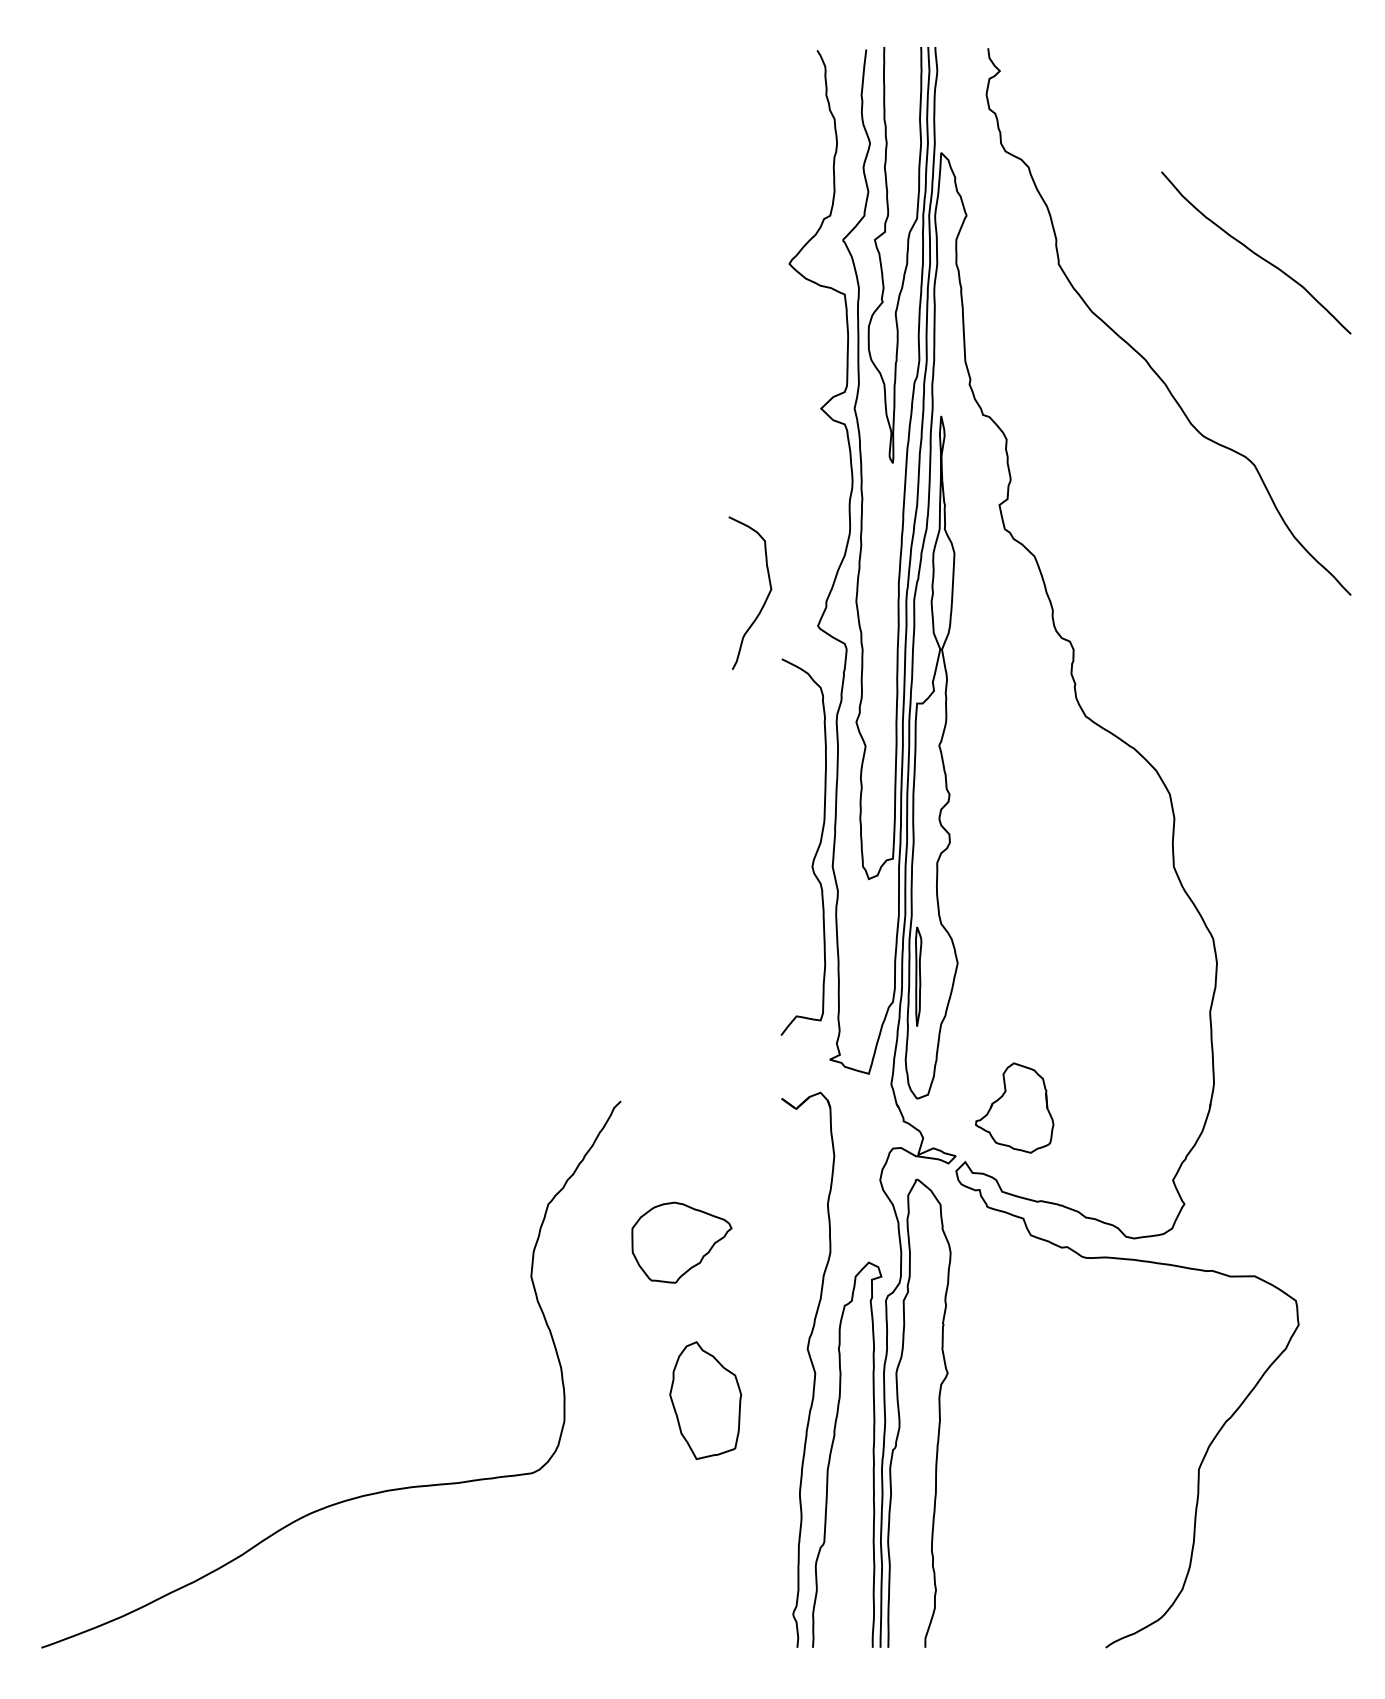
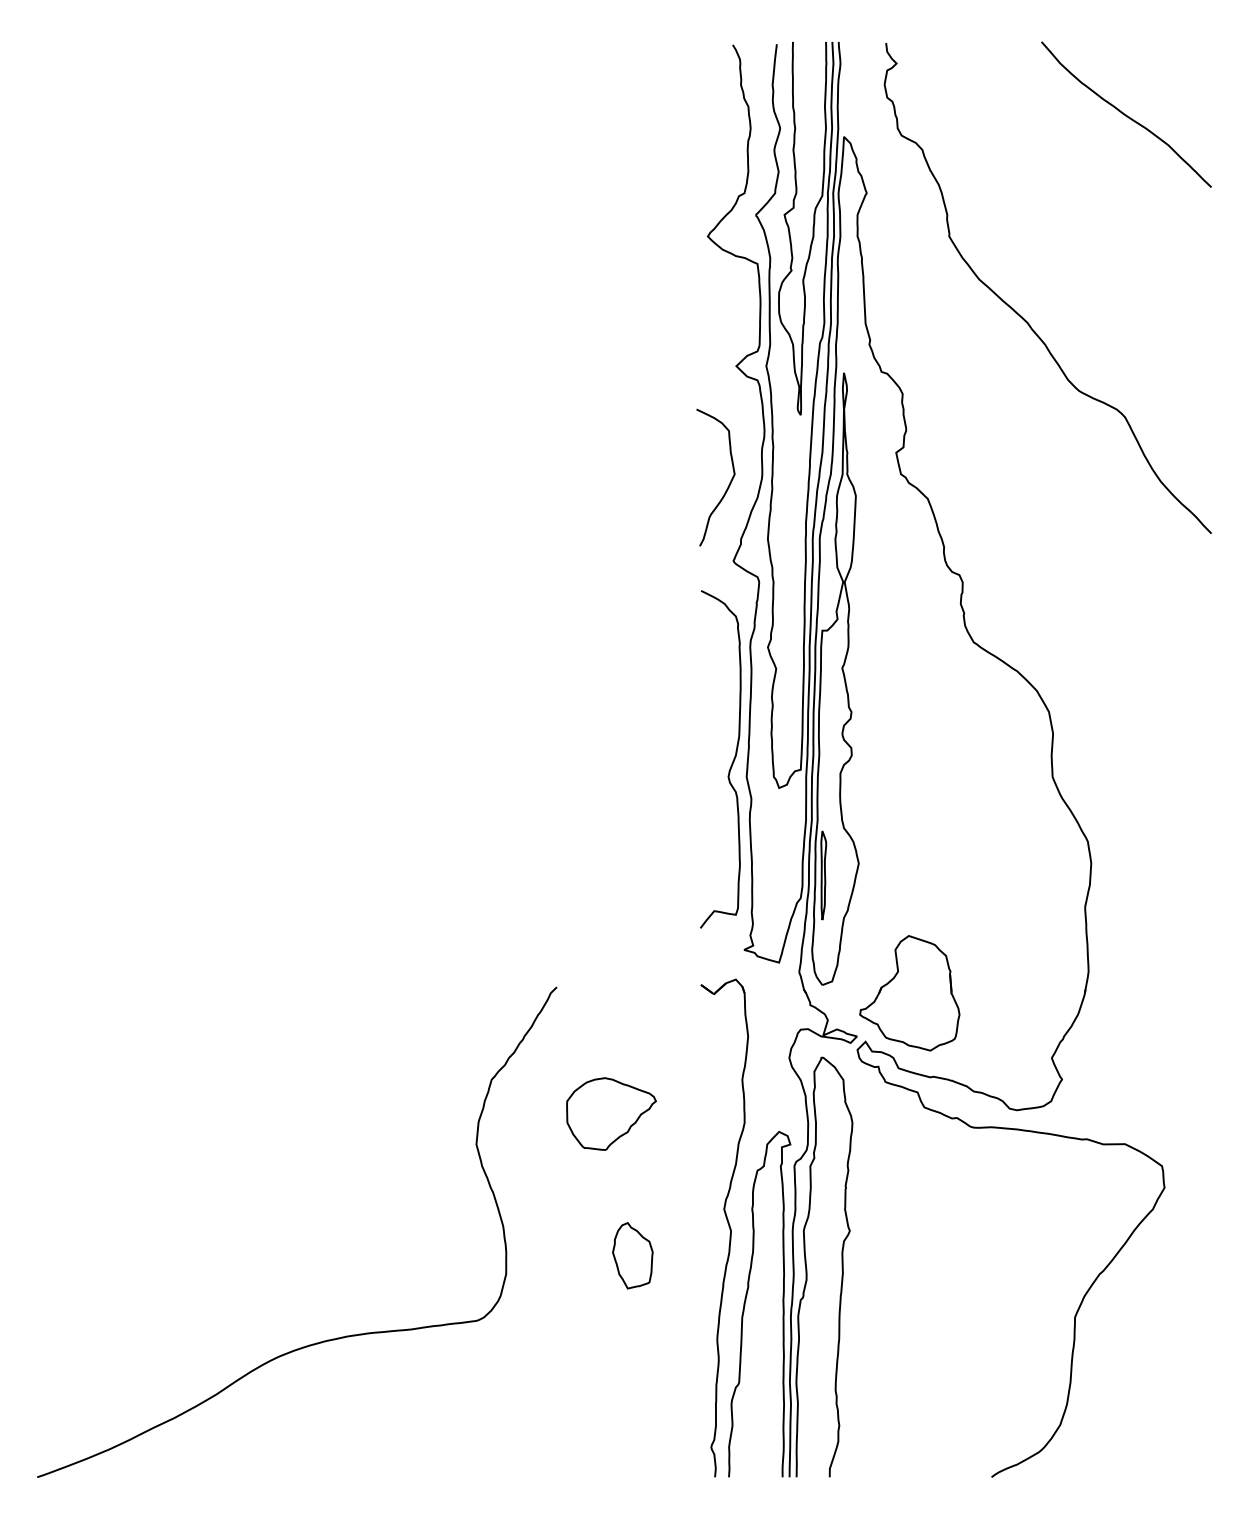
curve: (1256, 252) -> (1126, 114), moved
curve: (764, 600) -> (728, 484), moved
part: (1014, 1108) -> (909, 993), size x1.43
part: (705, 1400) -> (632, 1255), size x0.62

